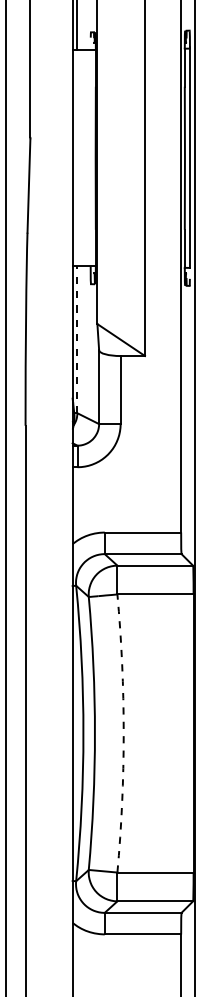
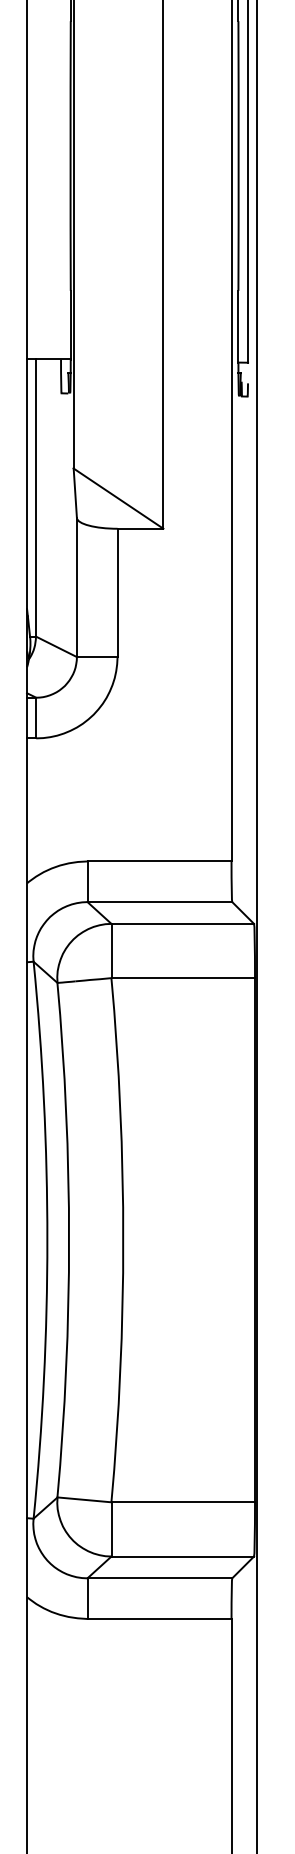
line: (77, 339) -> (36, 497), dashed -> solid
arc: (123, 733) -> (122, 1240), dashed -> solid

